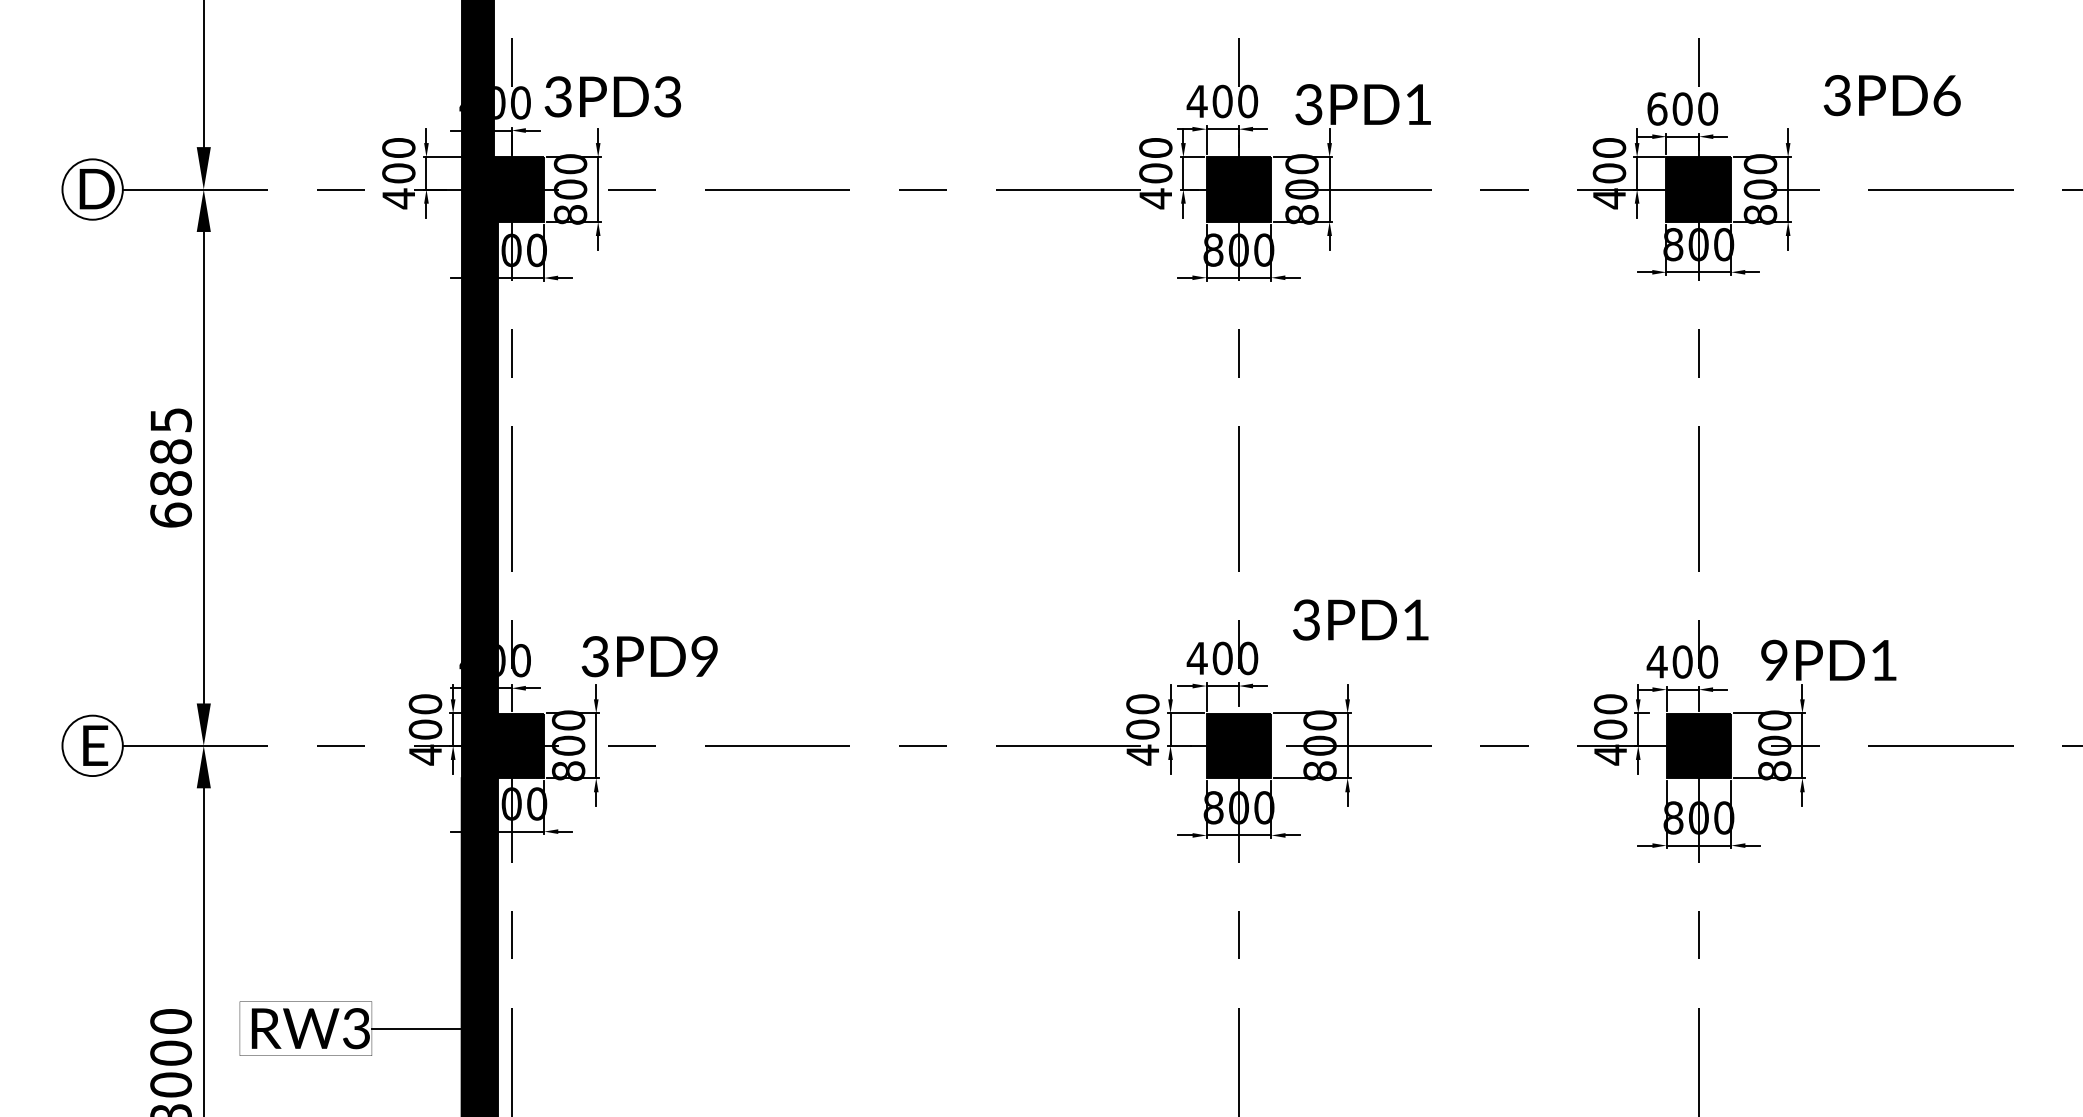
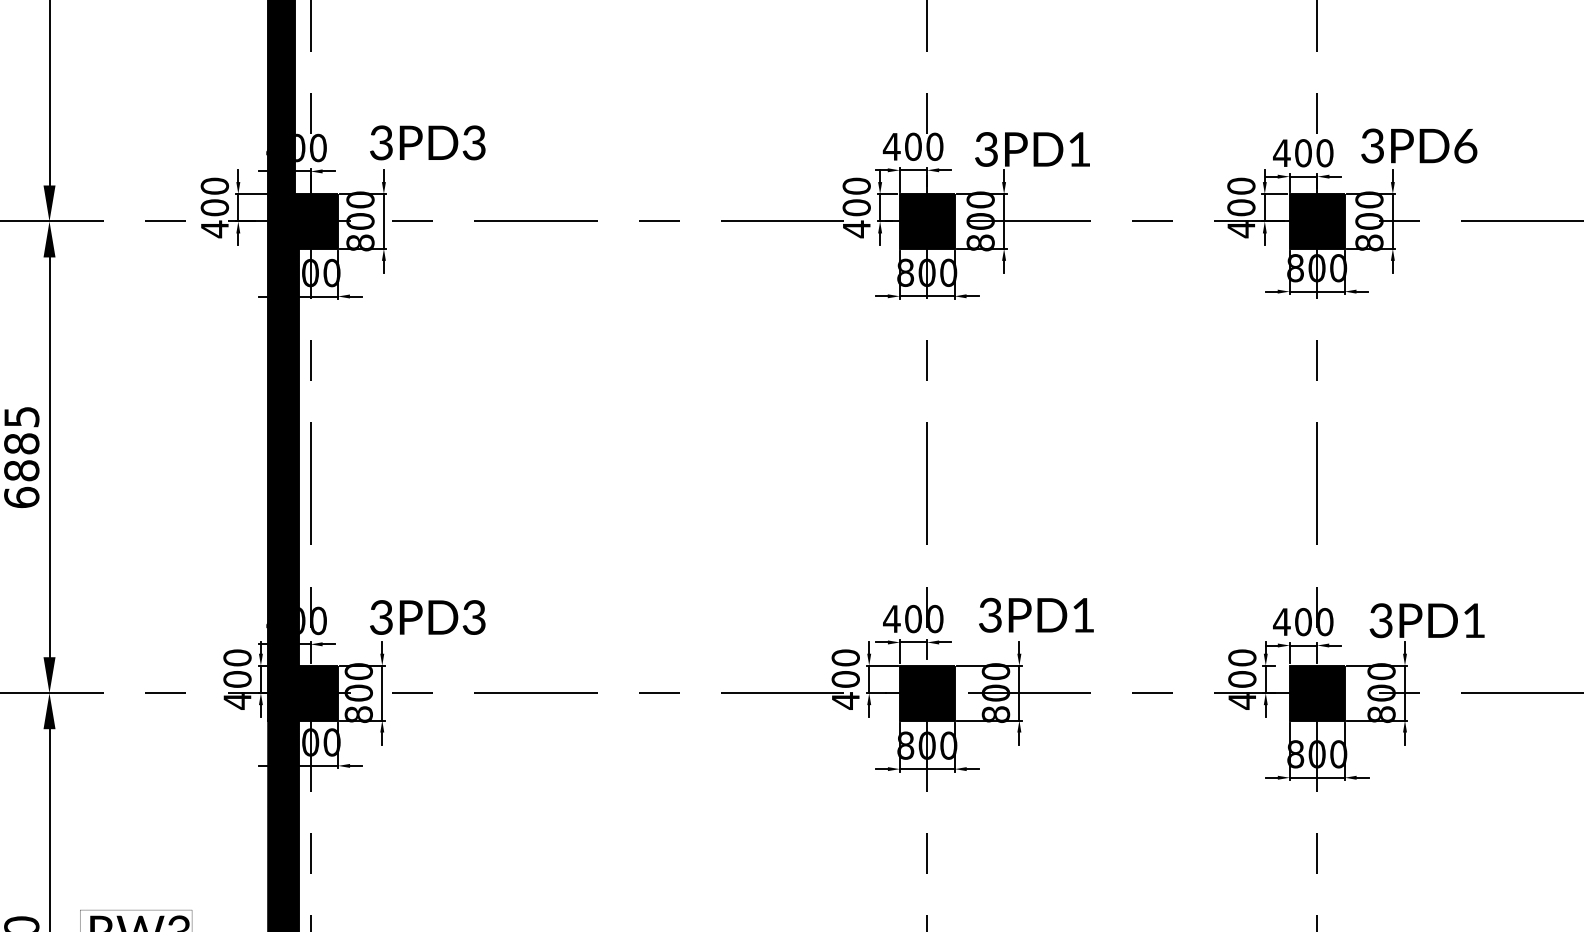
text: (1891, 95) -> (1418, 145), moved
text: (612, 96) -> (427, 142), moved
text: (1656, 108) -> (1281, 152), 600 -> 400
text: (1360, 619) -> (1036, 614), moved
text: (704, 656) -> (474, 617), 3PD9 -> 3PD3
text: (1773, 660) -> (1380, 620), 9PD1 -> 3PD1

